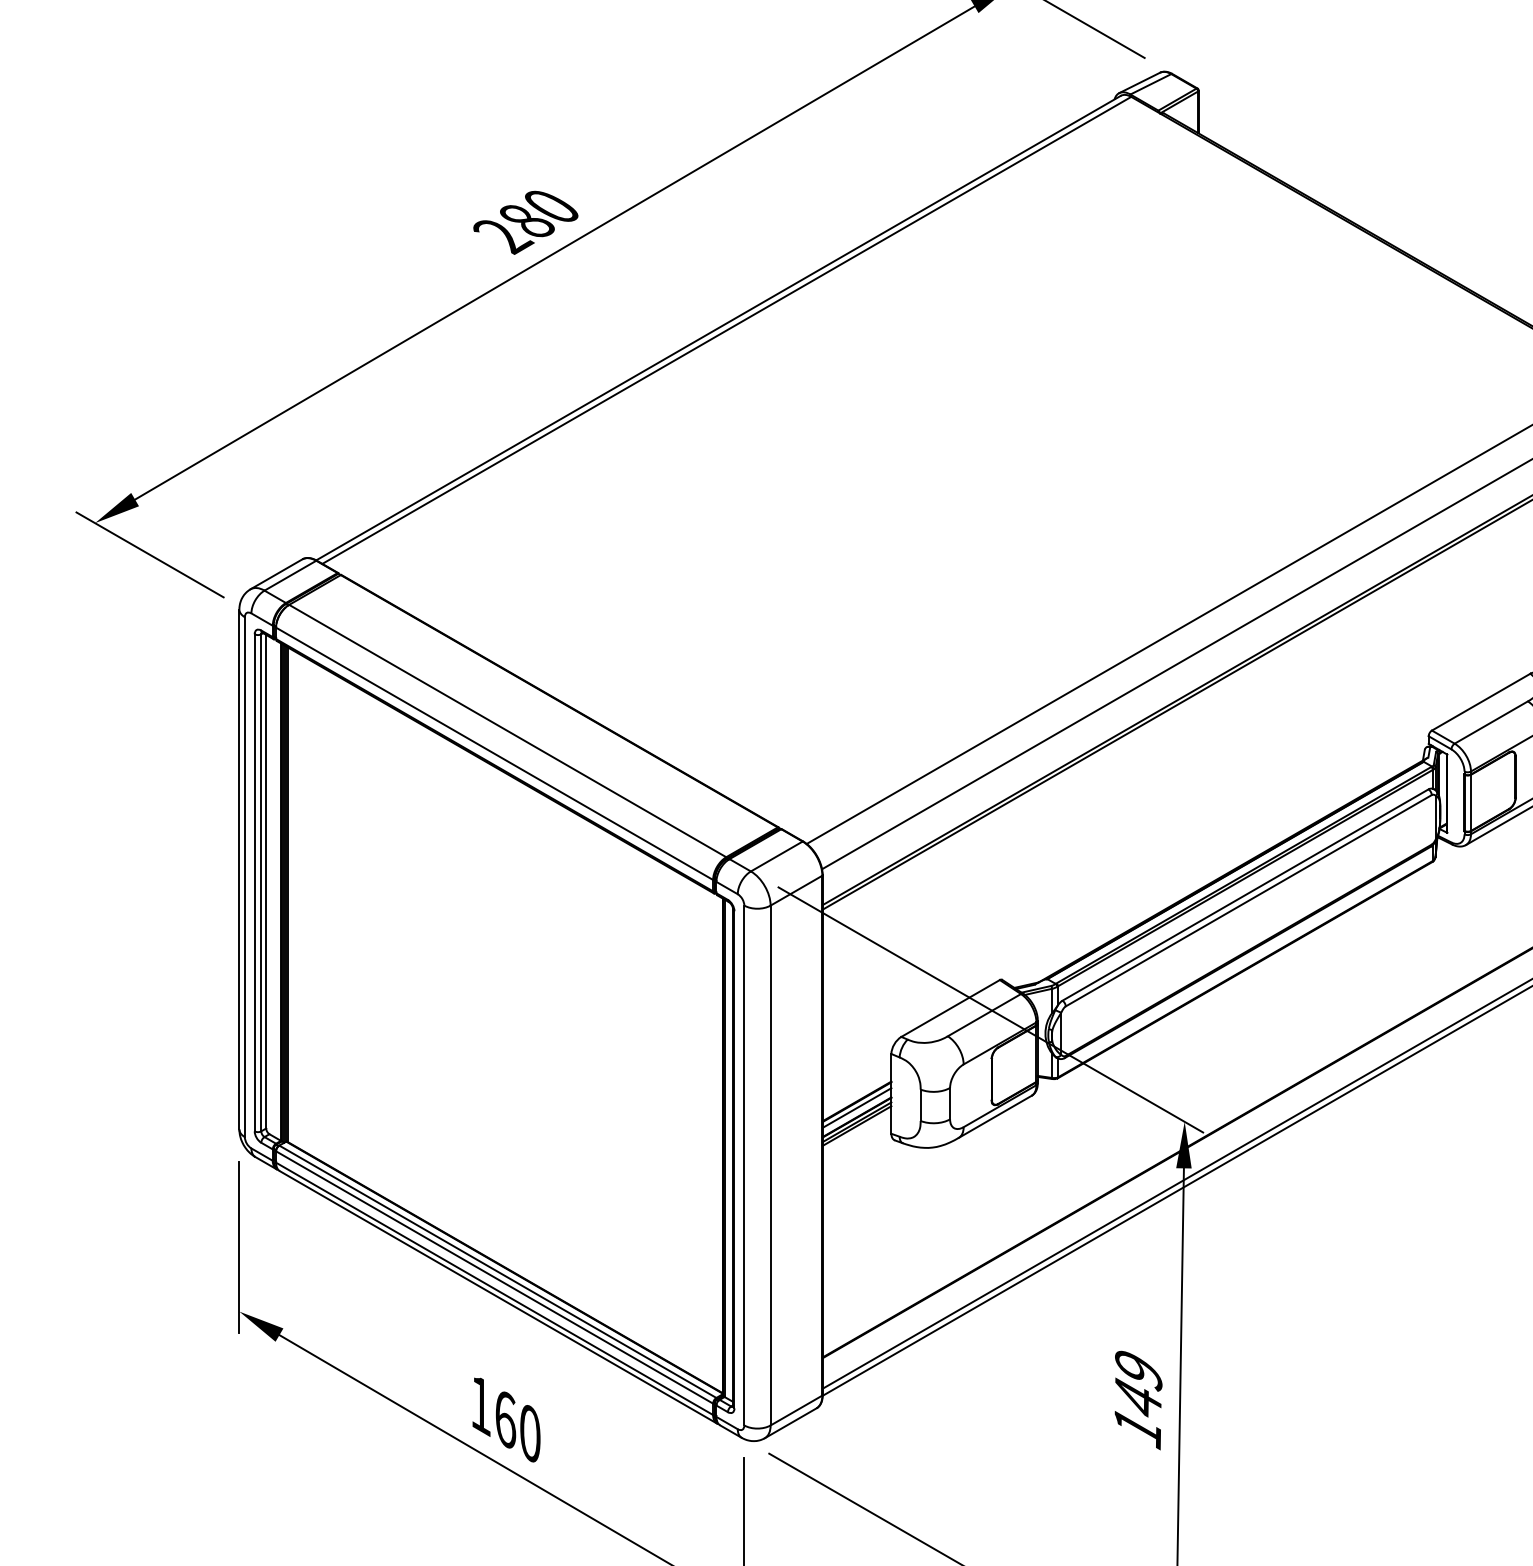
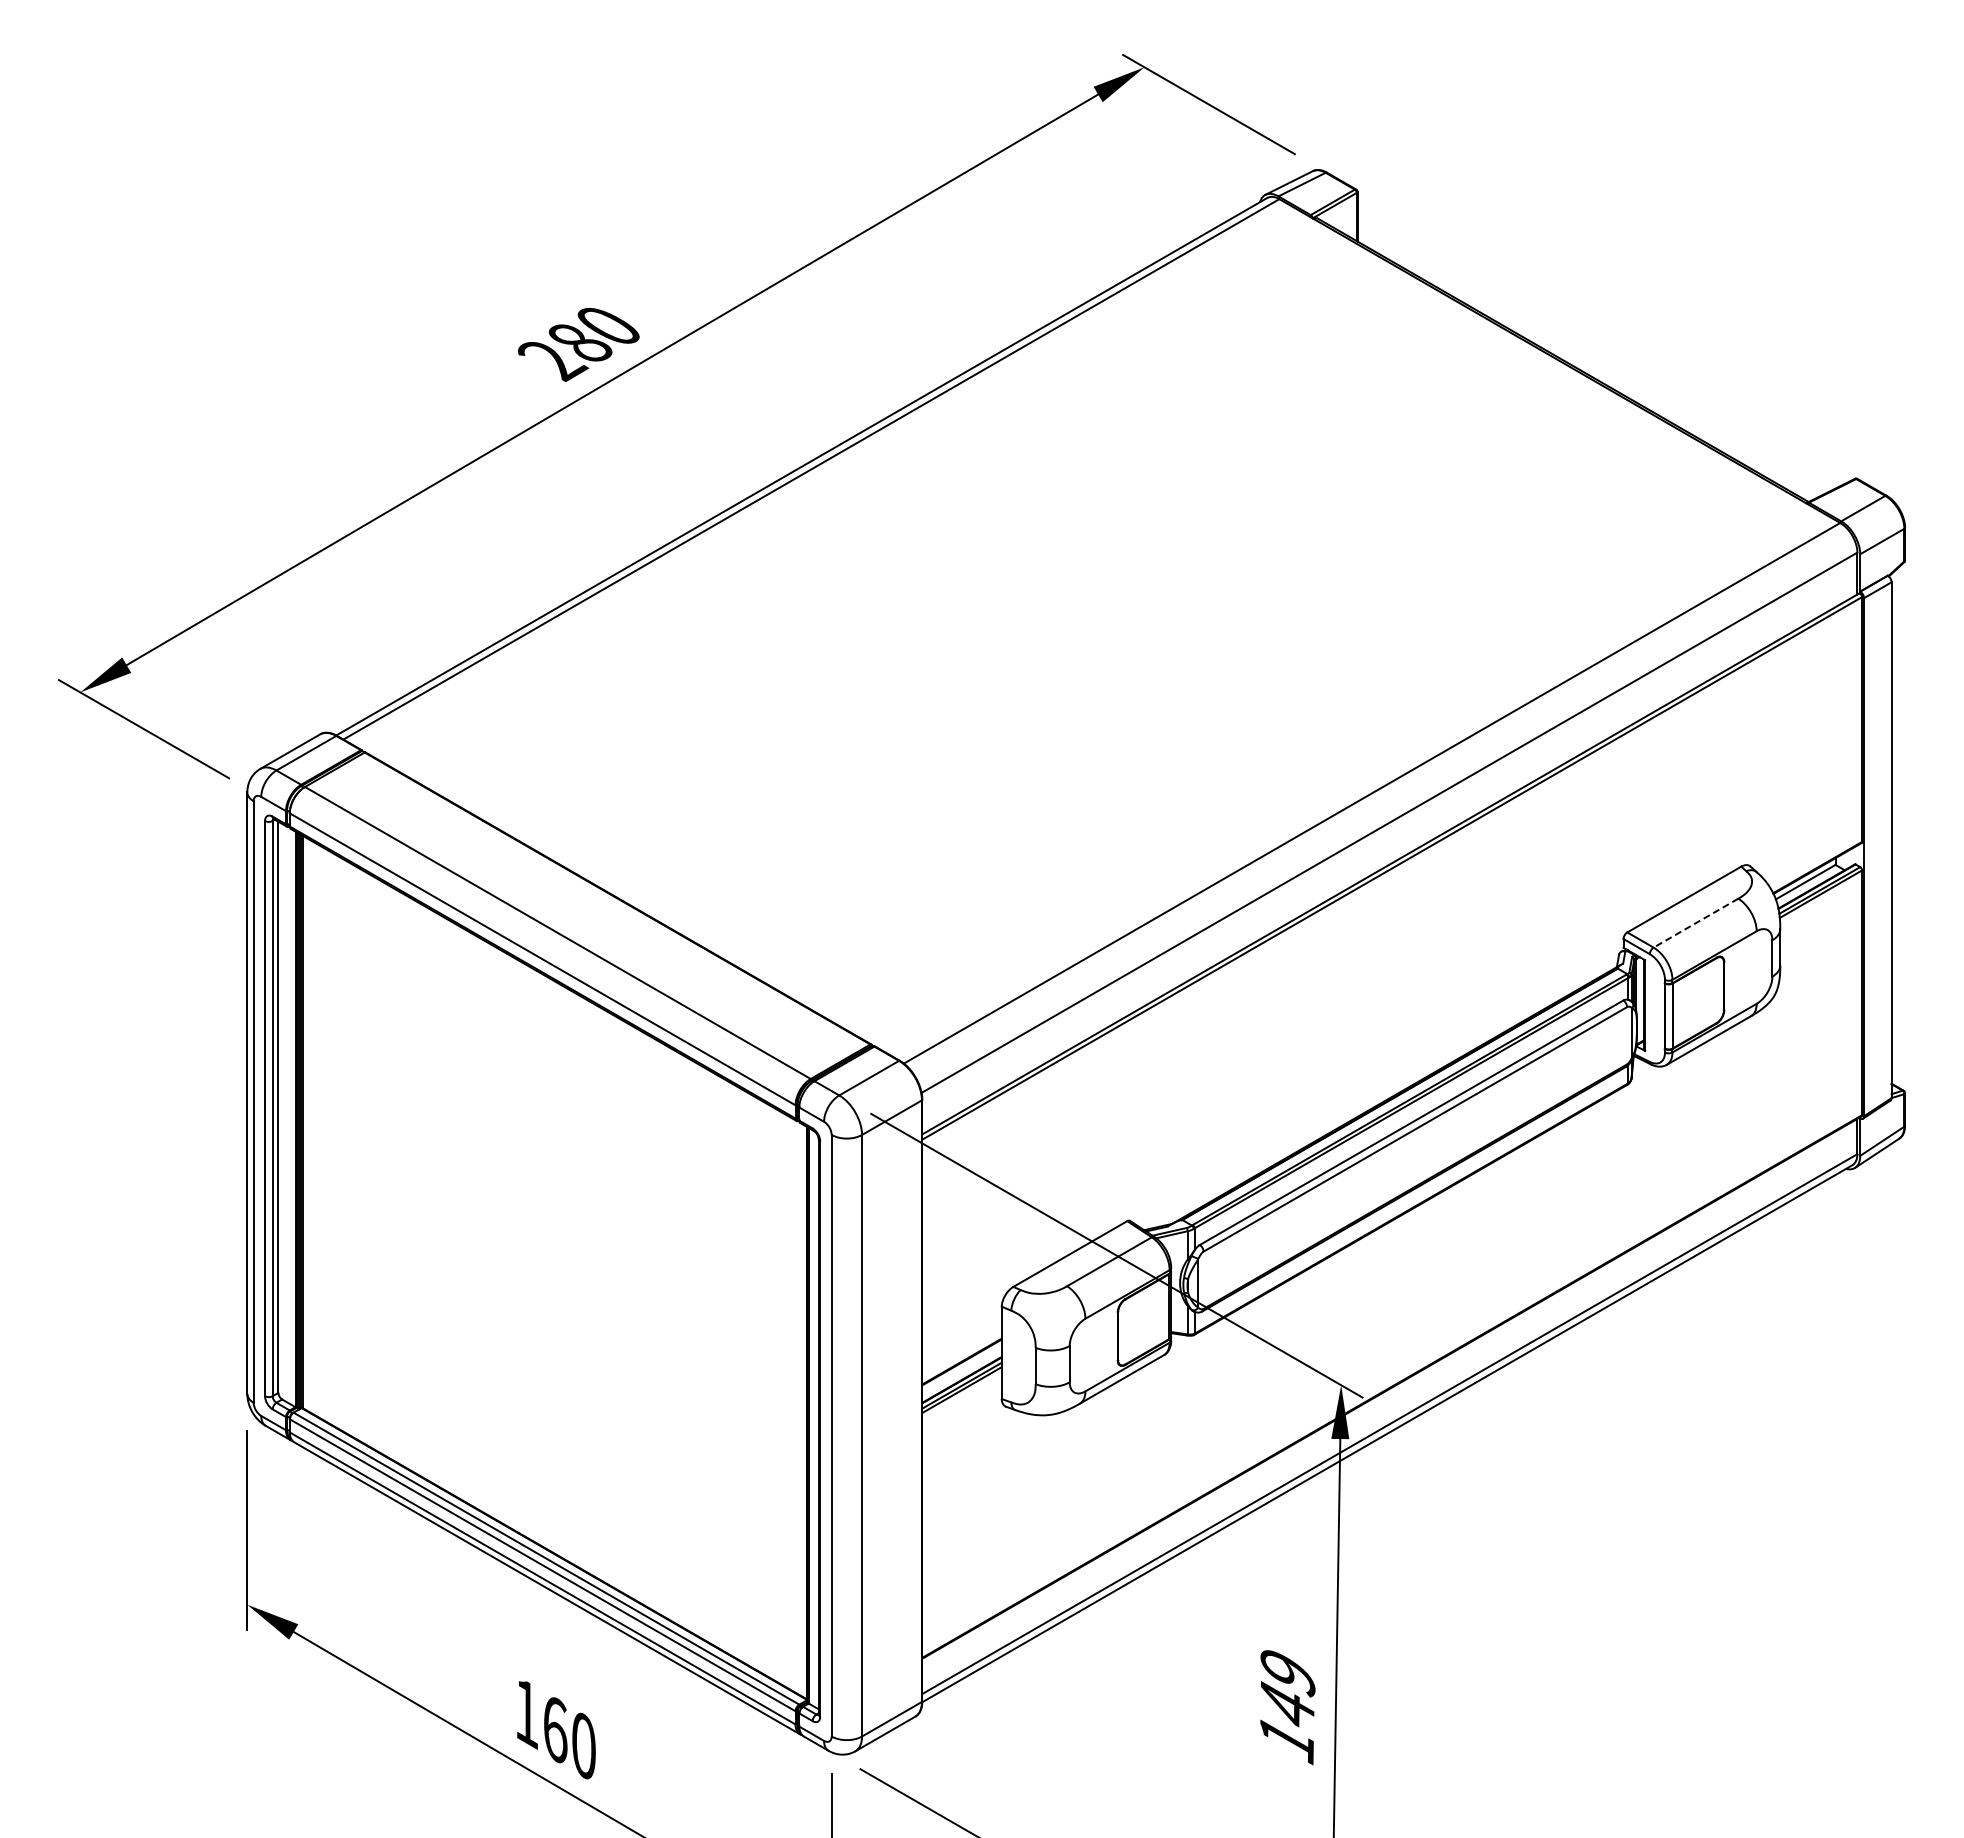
line: (1490, 722) -> (1695, 923), solid -> dashed
line: (856, 1108) -> (961, 1369), removed

